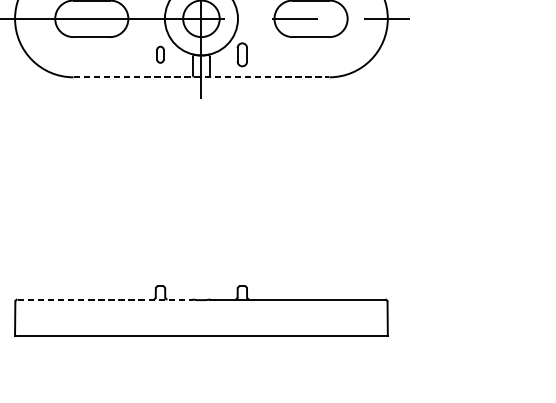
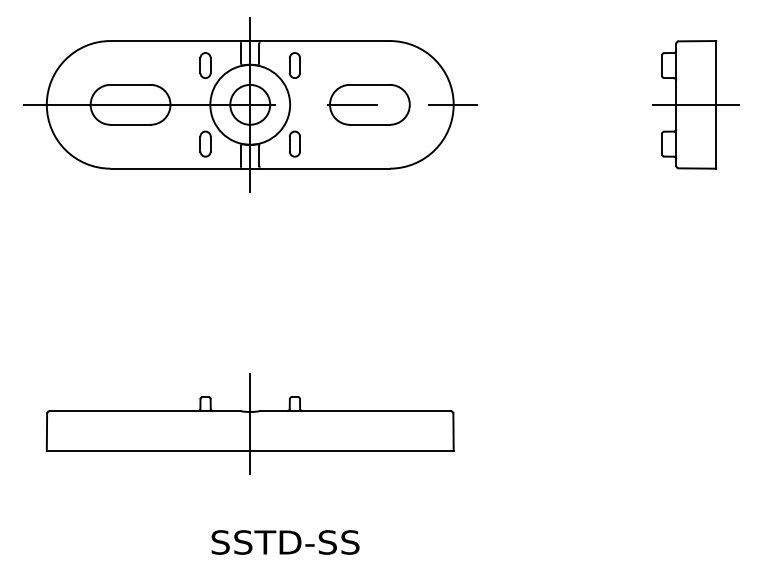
part: (160, 54) -> (205, 143), size x1.43
line: (201, 77) -> (250, 168), dashed -> solid
line: (105, 299) -> (145, 411), dashed -> solid
line: (201, 310) -> (250, 423), added

